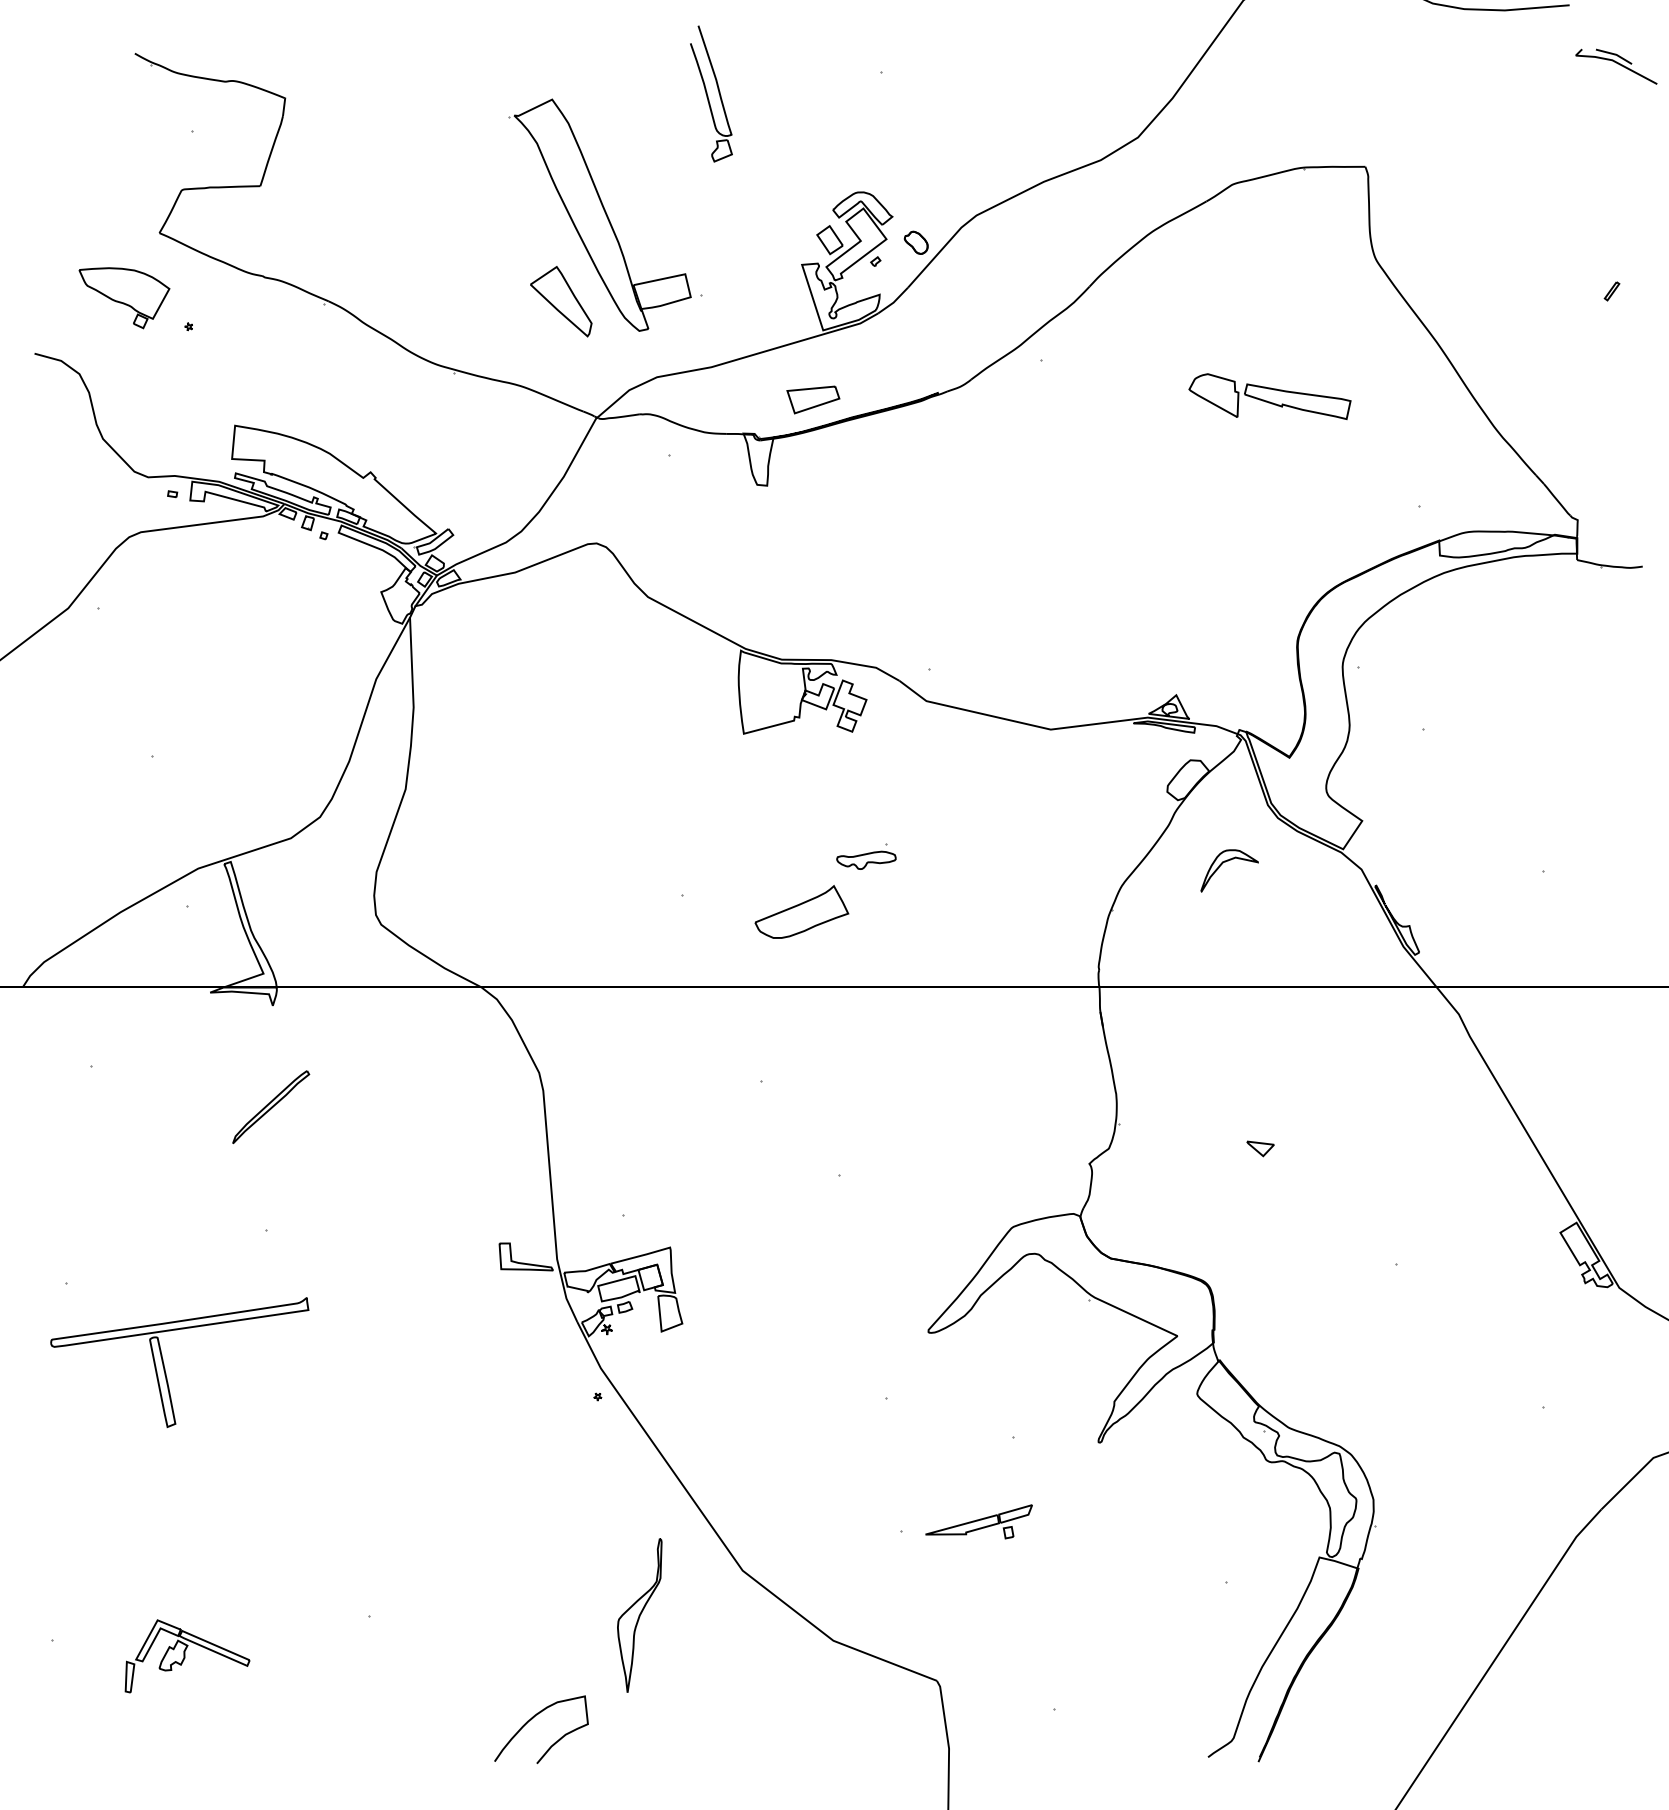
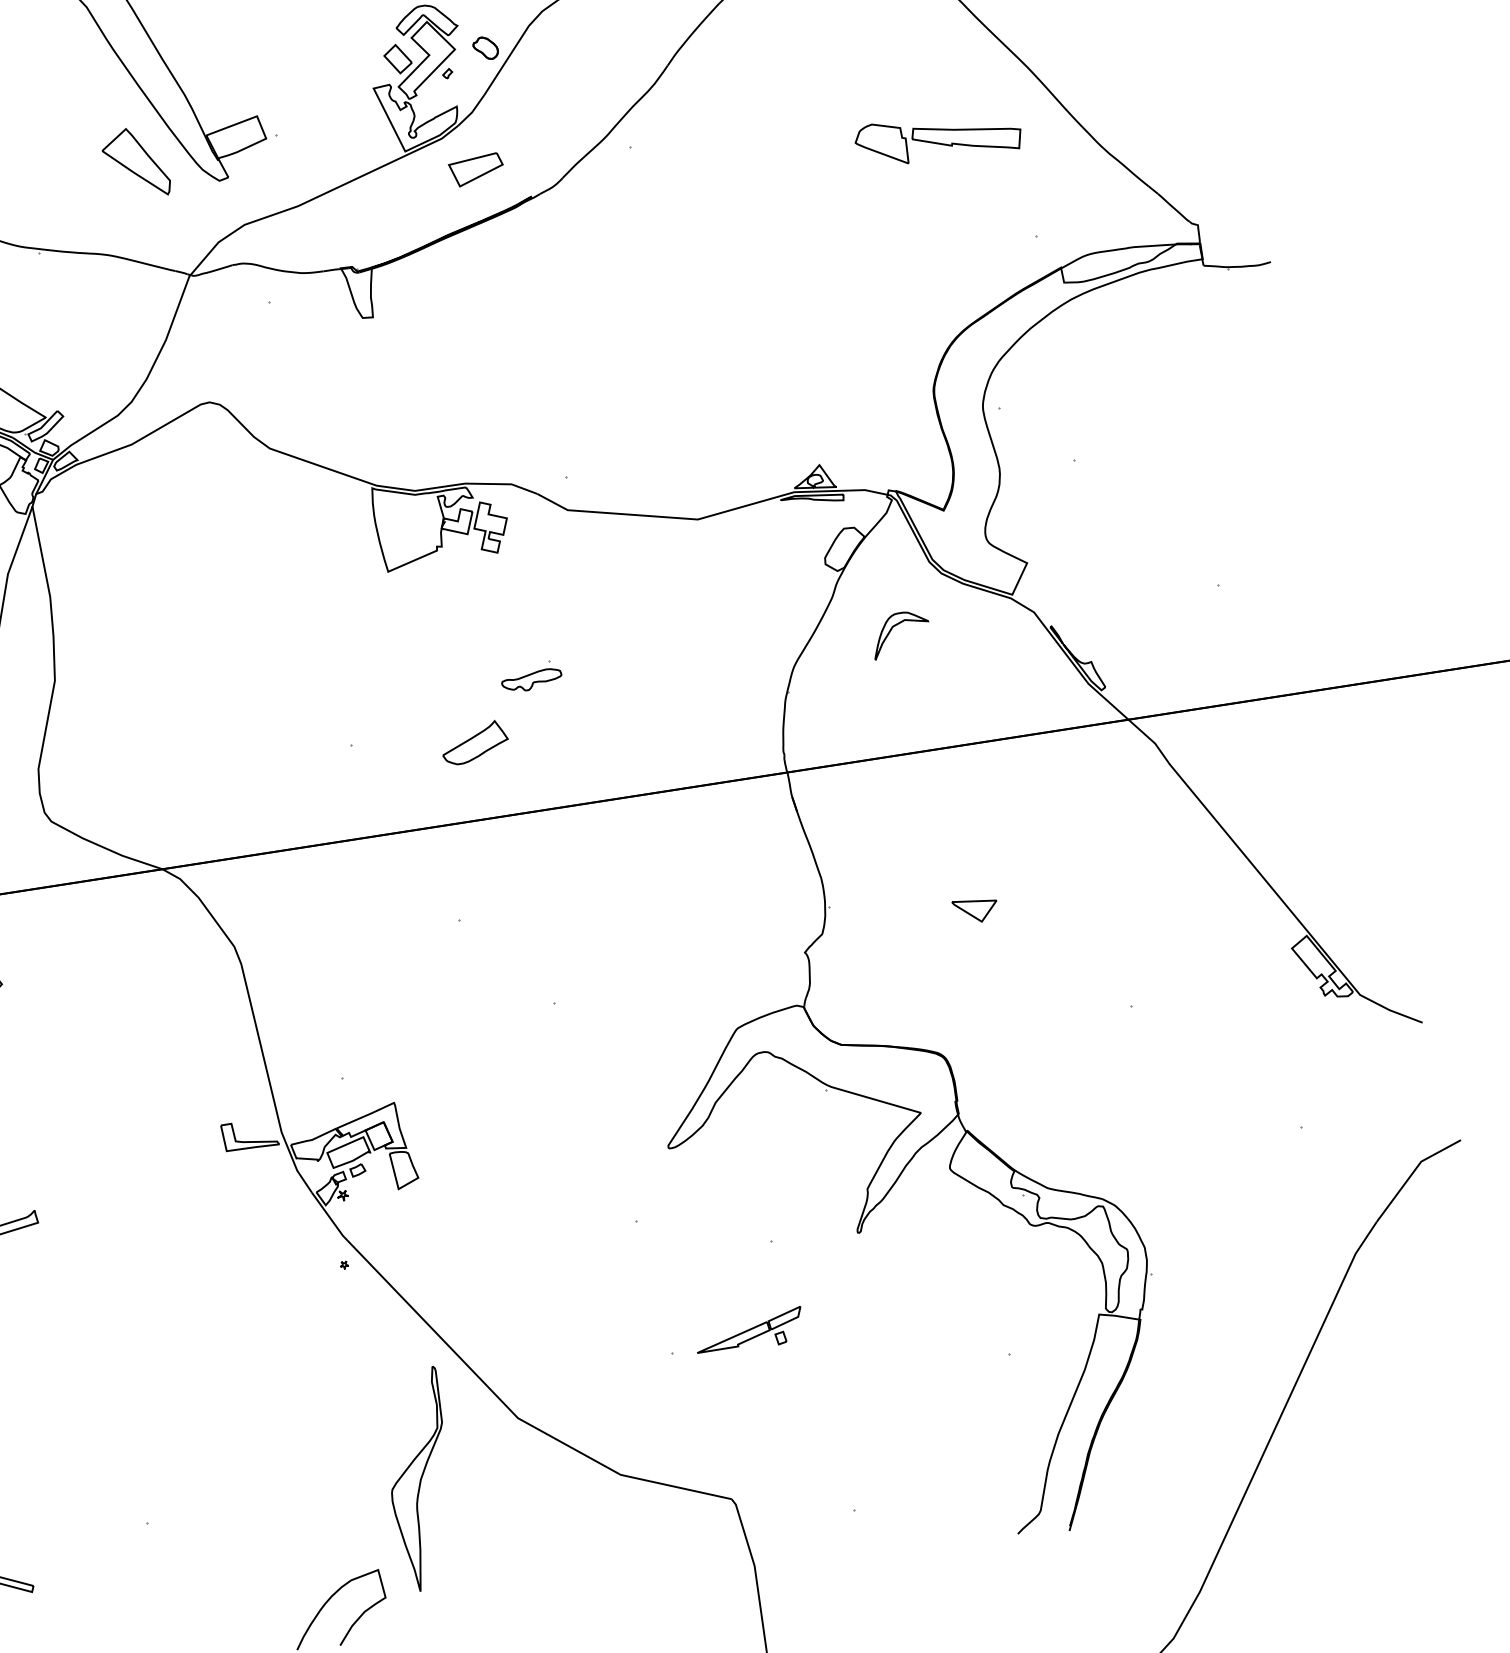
part: (1269, 396) -> (937, 137), moved
part: (813, 399) -> (476, 169), moved
part: (801, 911) -> (474, 742), size x0.7
part: (1260, 1148) -> (975, 910), size x1.6
part: (639, 1615) -> (420, 1479), size x1.4

